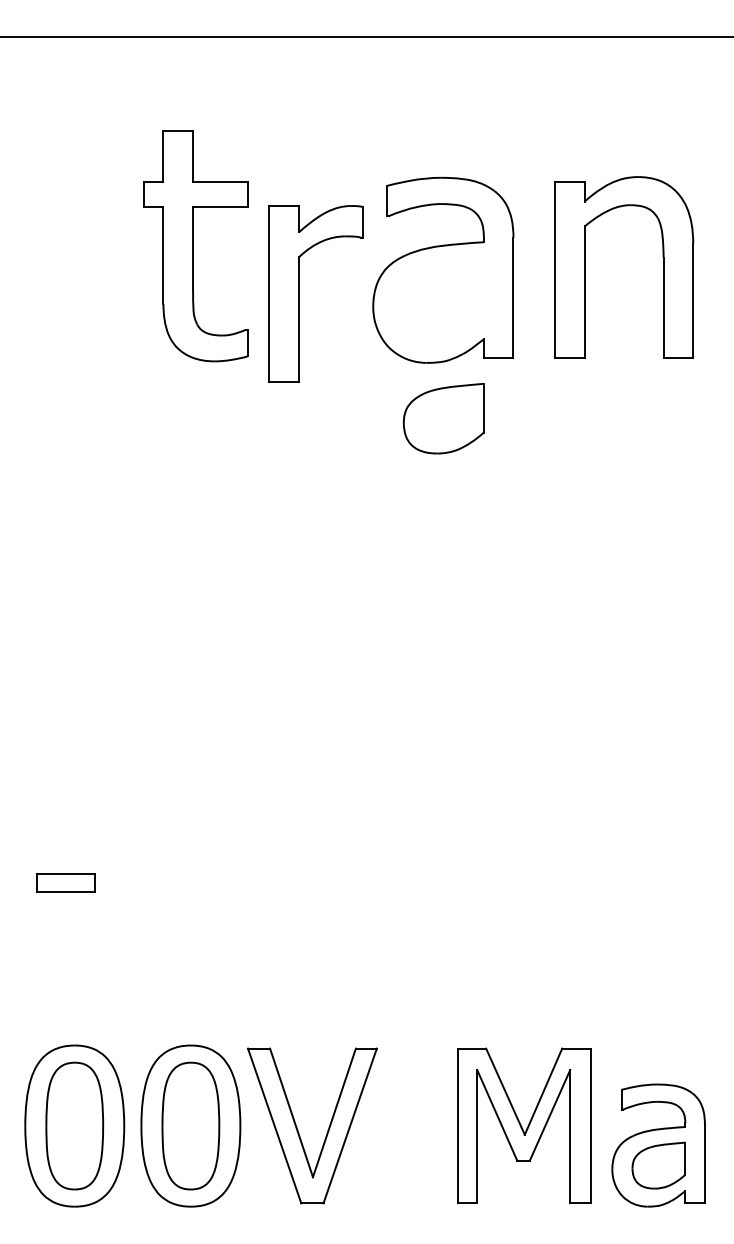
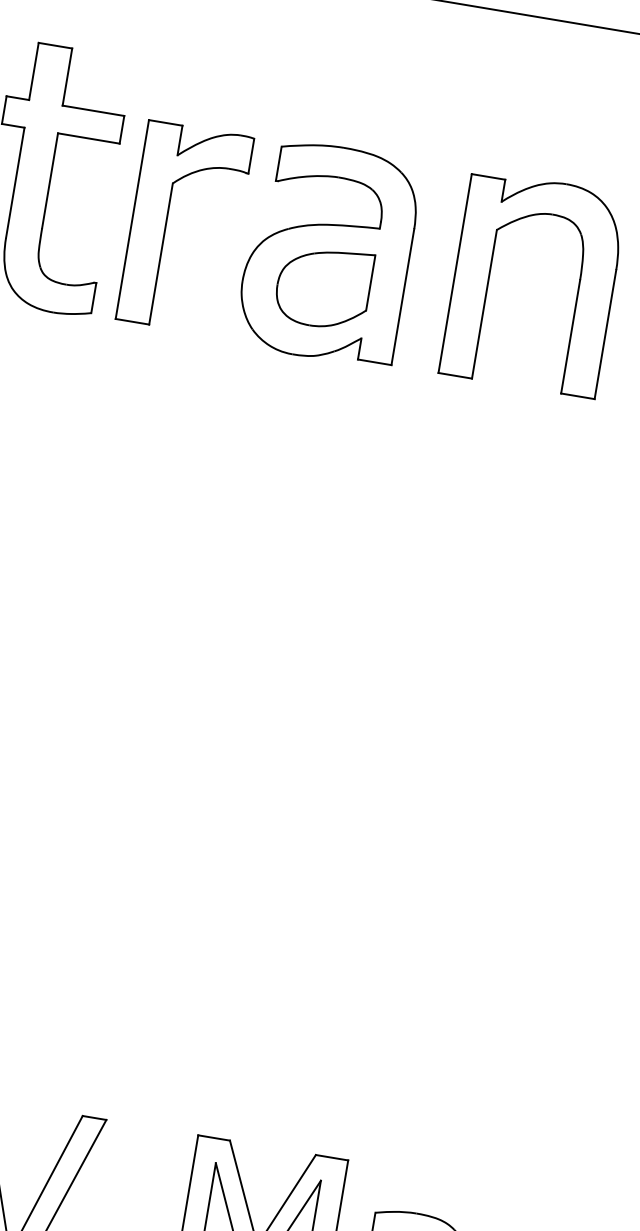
part: (299, 293) -> (166, 224), moved
part: (443, 418) -> (323, 286), moved

